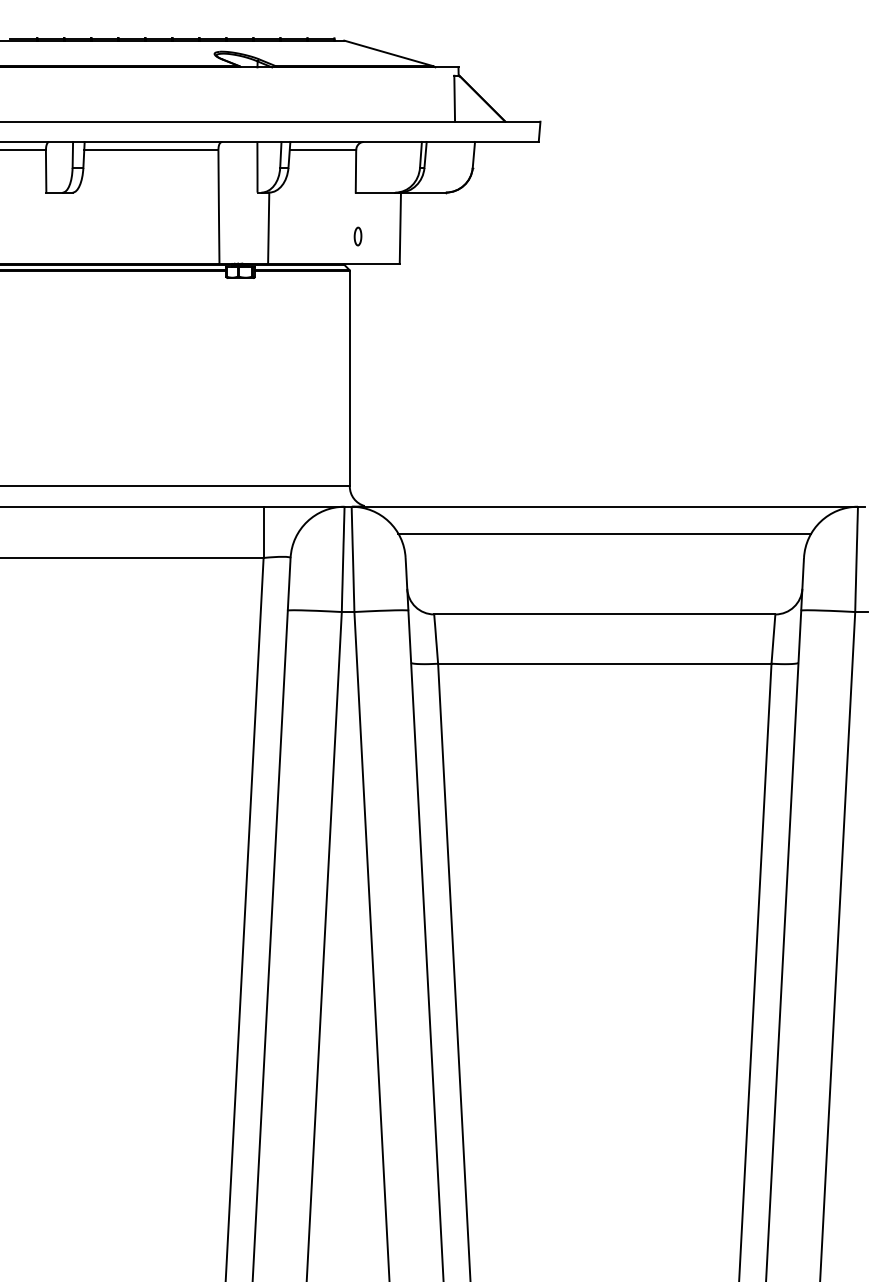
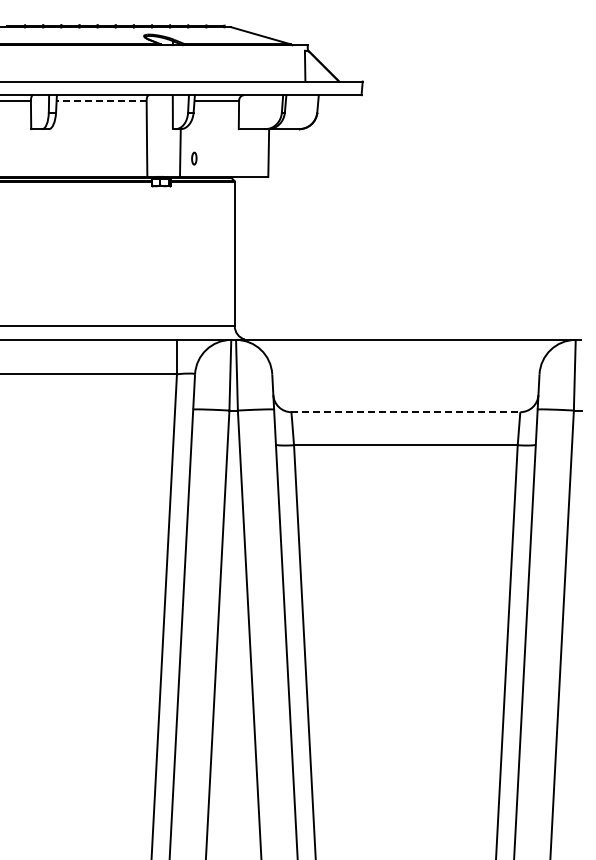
line: (151, 149) -> (101, 100), solid -> dashed
part: (358, 236) -> (194, 158), moved
line: (604, 534) -> (405, 358), removed
line: (605, 614) -> (406, 412), solid -> dashed

